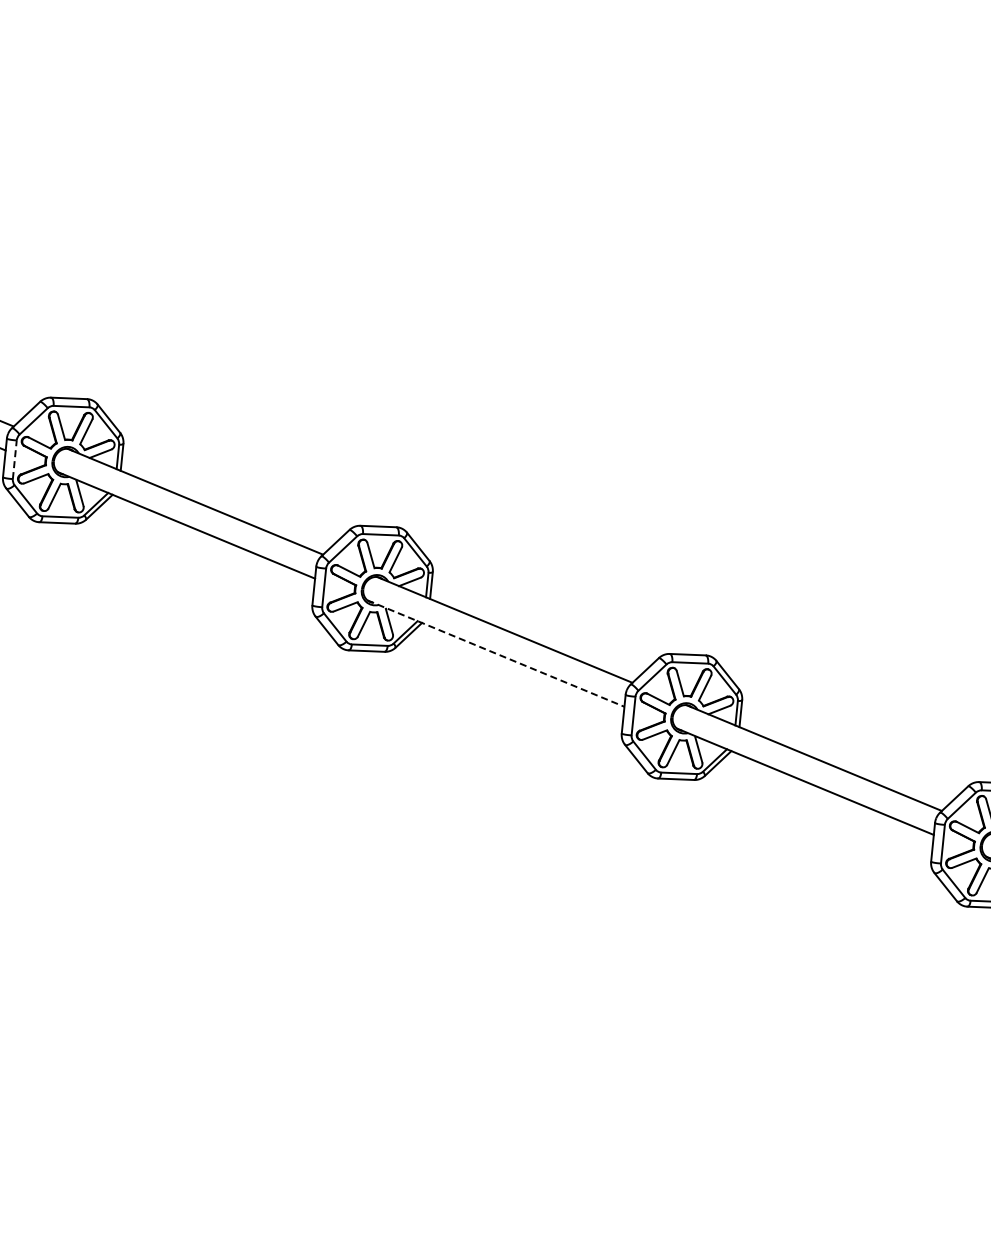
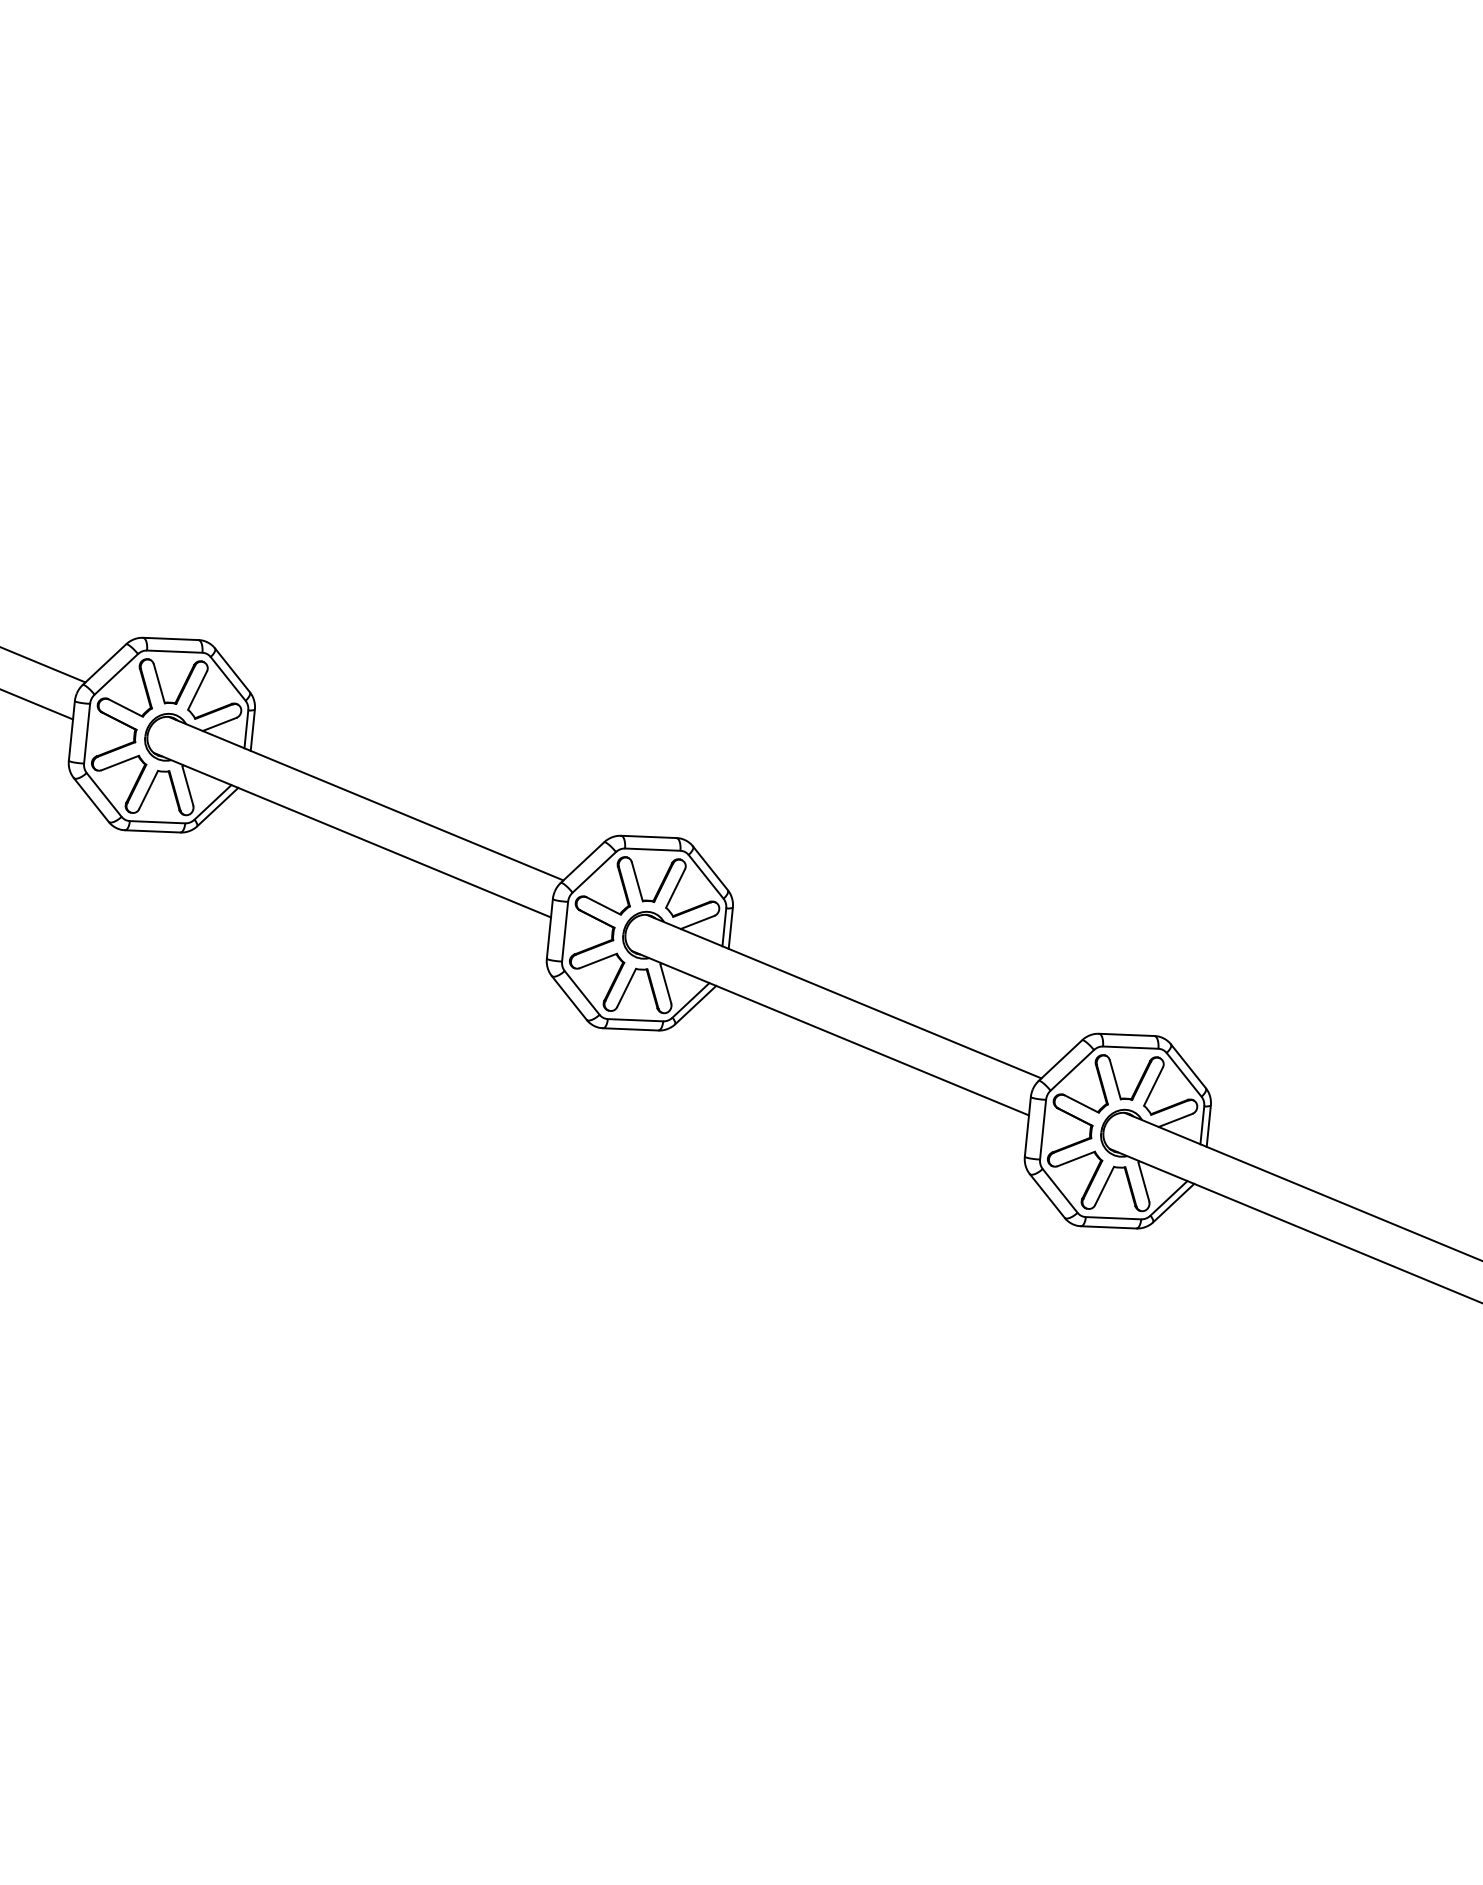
line: (14, 459) -> (86, 733), dashed -> solid
line: (496, 653) -> (831, 1033), dashed -> solid

